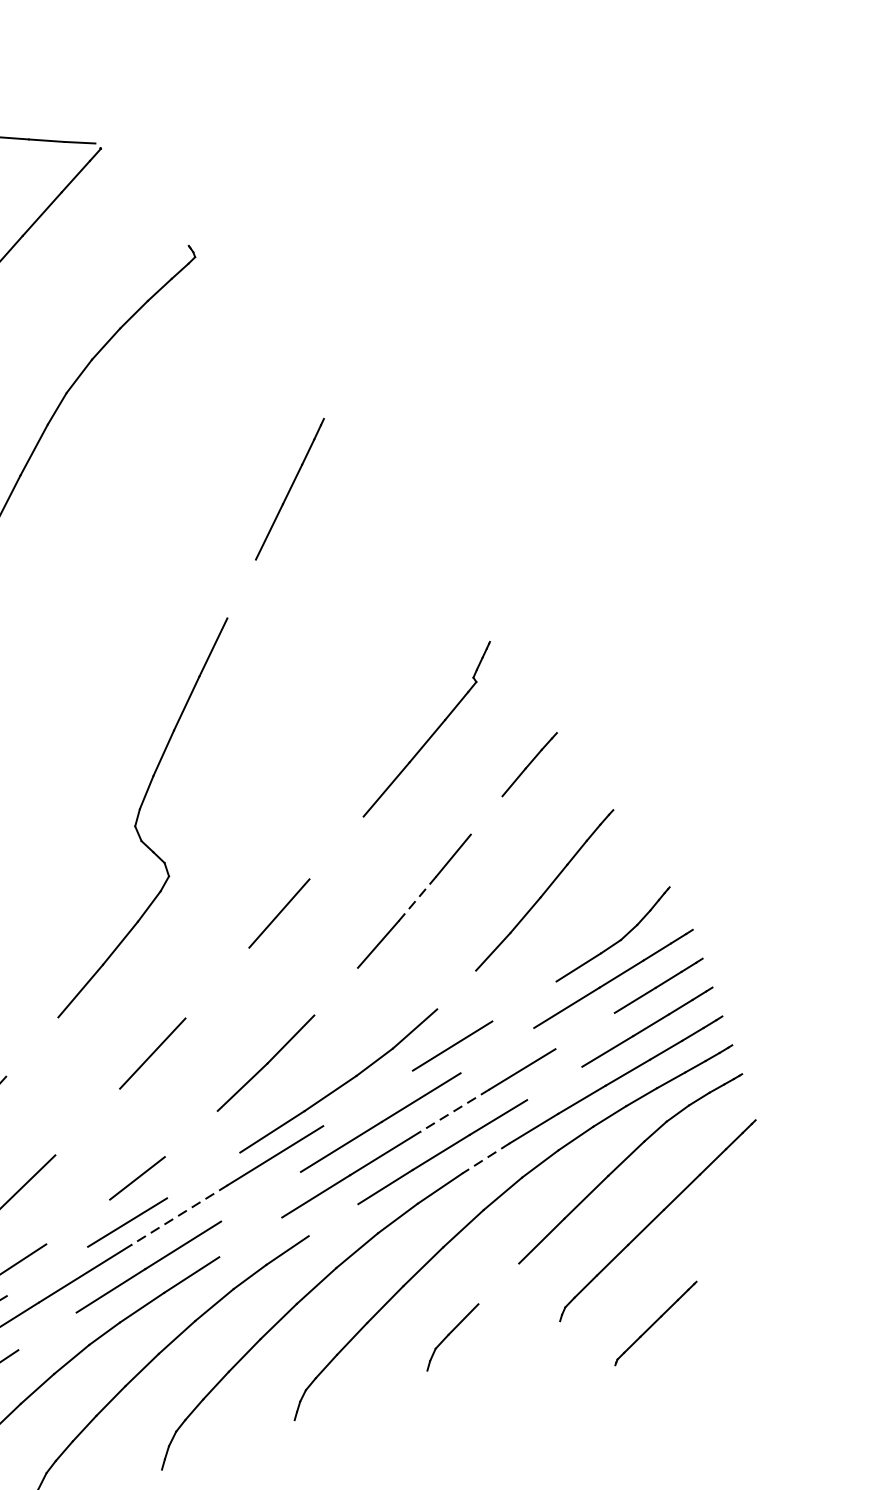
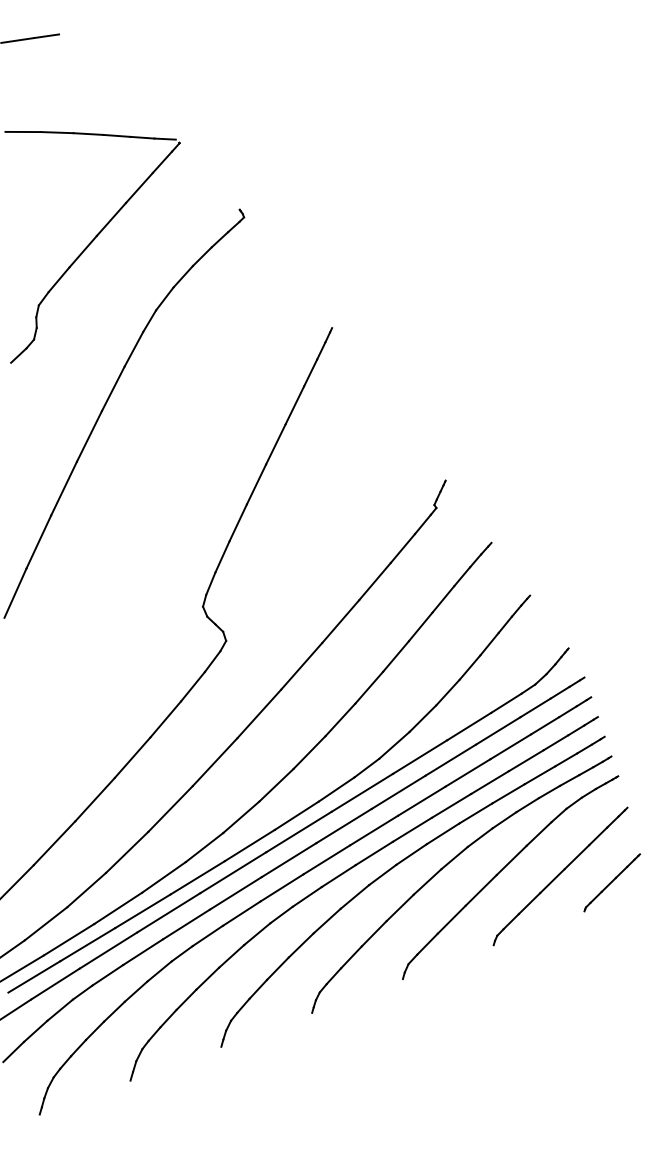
line: (241, 589) -> (275, 444), added
line: (486, 815) -> (443, 599), added
line: (336, 847) -> (340, 621), added
line: (418, 899) -> (396, 656), dashed -> solid
line: (217, 982) -> (259, 713), added
line: (456, 989) -> (422, 718), added
line: (336, 991) -> (340, 719), added
line: (524, 1001) -> (469, 726), added
line: (584, 1030) -> (510, 746), added
line: (32, 1046) -> (132, 757), added
line: (496, 1049) -> (450, 759), added
line: (553, 1083) -> (489, 782), added
line: (368, 1097) -> (362, 792), added
line: (454, 1111) -> (421, 801), dashed -> solid
line: (87, 1121) -> (170, 808), added
line: (191, 1132) -> (241, 816), added
line: (485, 1159) -> (442, 834), dashed -> solid
line: (203, 1175) -> (249, 845), added
line: (260, 1197) -> (288, 860), added
line: (179, 1214) -> (233, 872), dashed -> solid
line: (333, 1220) -> (338, 876), added
line: (77, 1222) -> (163, 877), added
line: (249, 1236) -> (281, 887), added
line: (46, 1271) -> (142, 911), added
line: (498, 1283) -> (451, 919), added
part: (656, 1323) -> (612, 882), moved
line: (48, 1331) -> (143, 952), added

